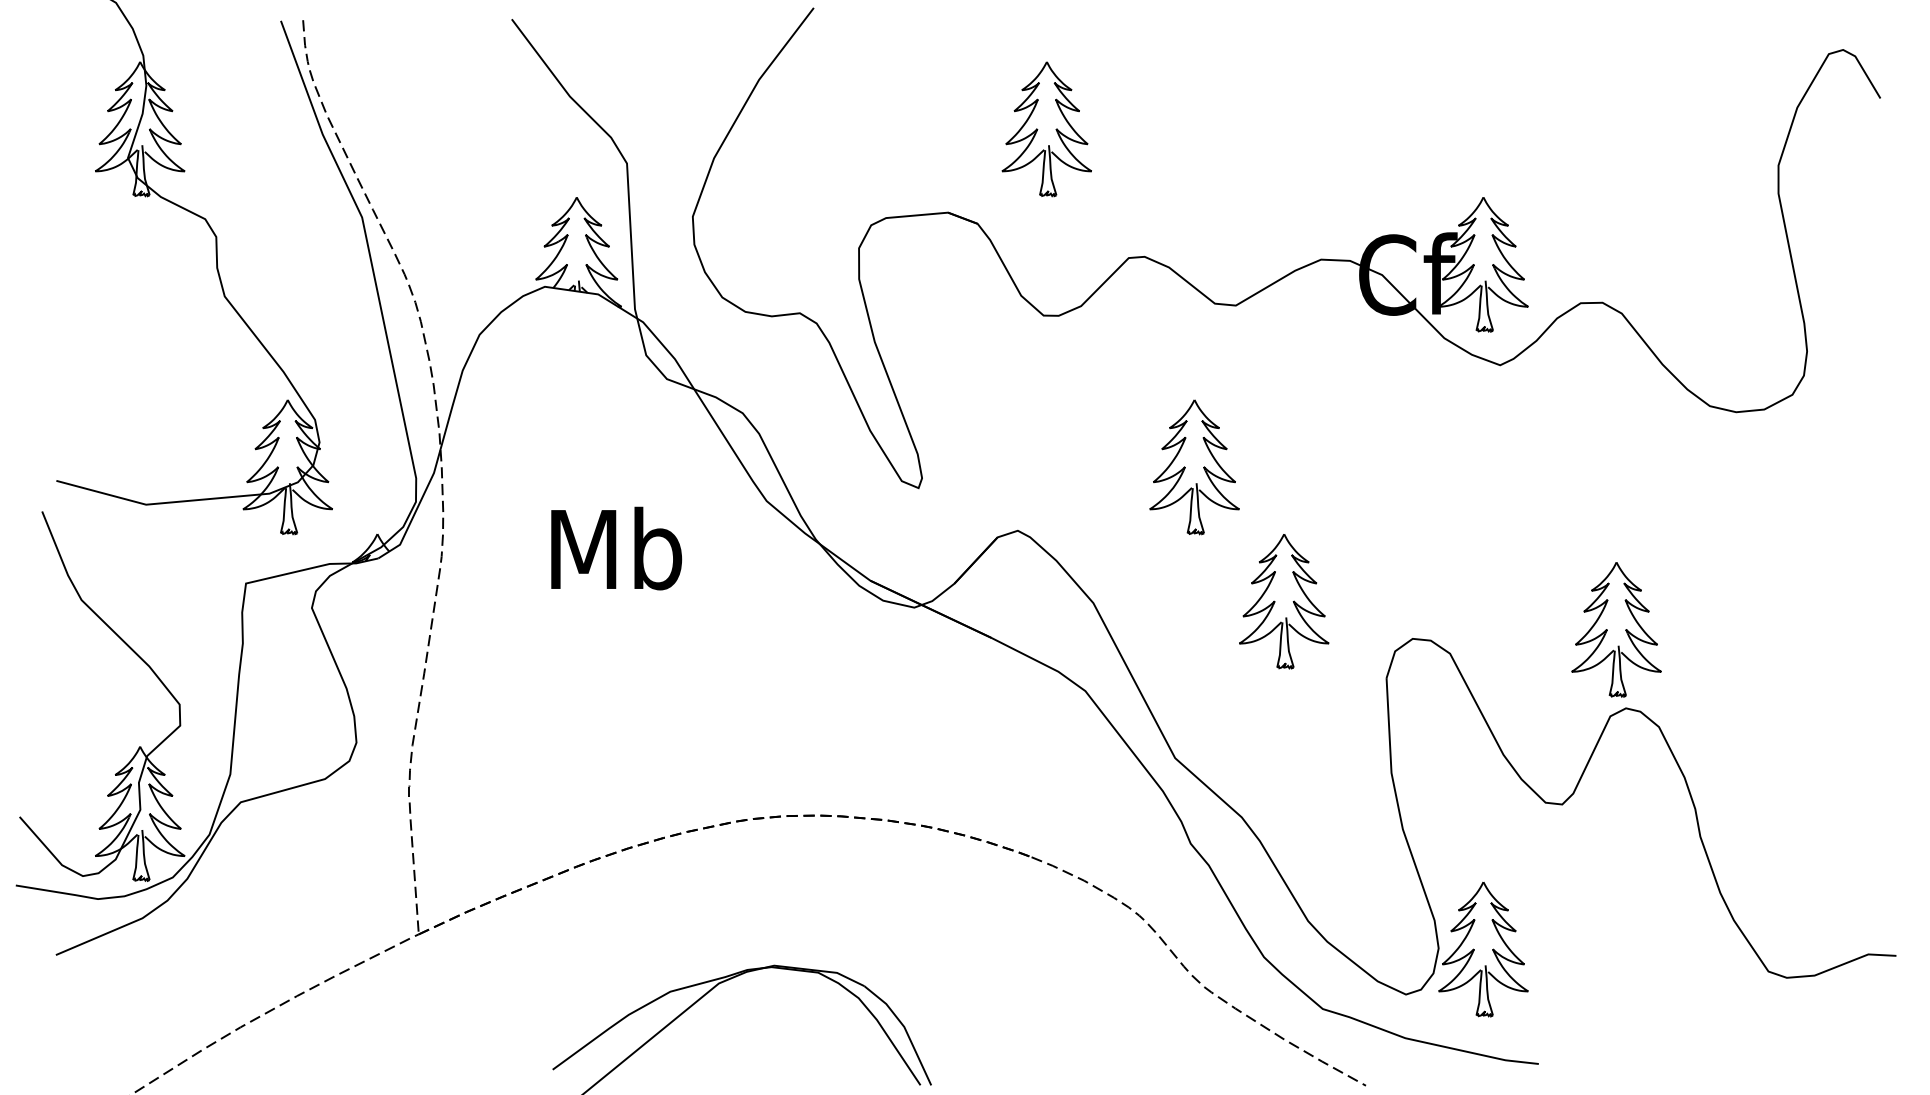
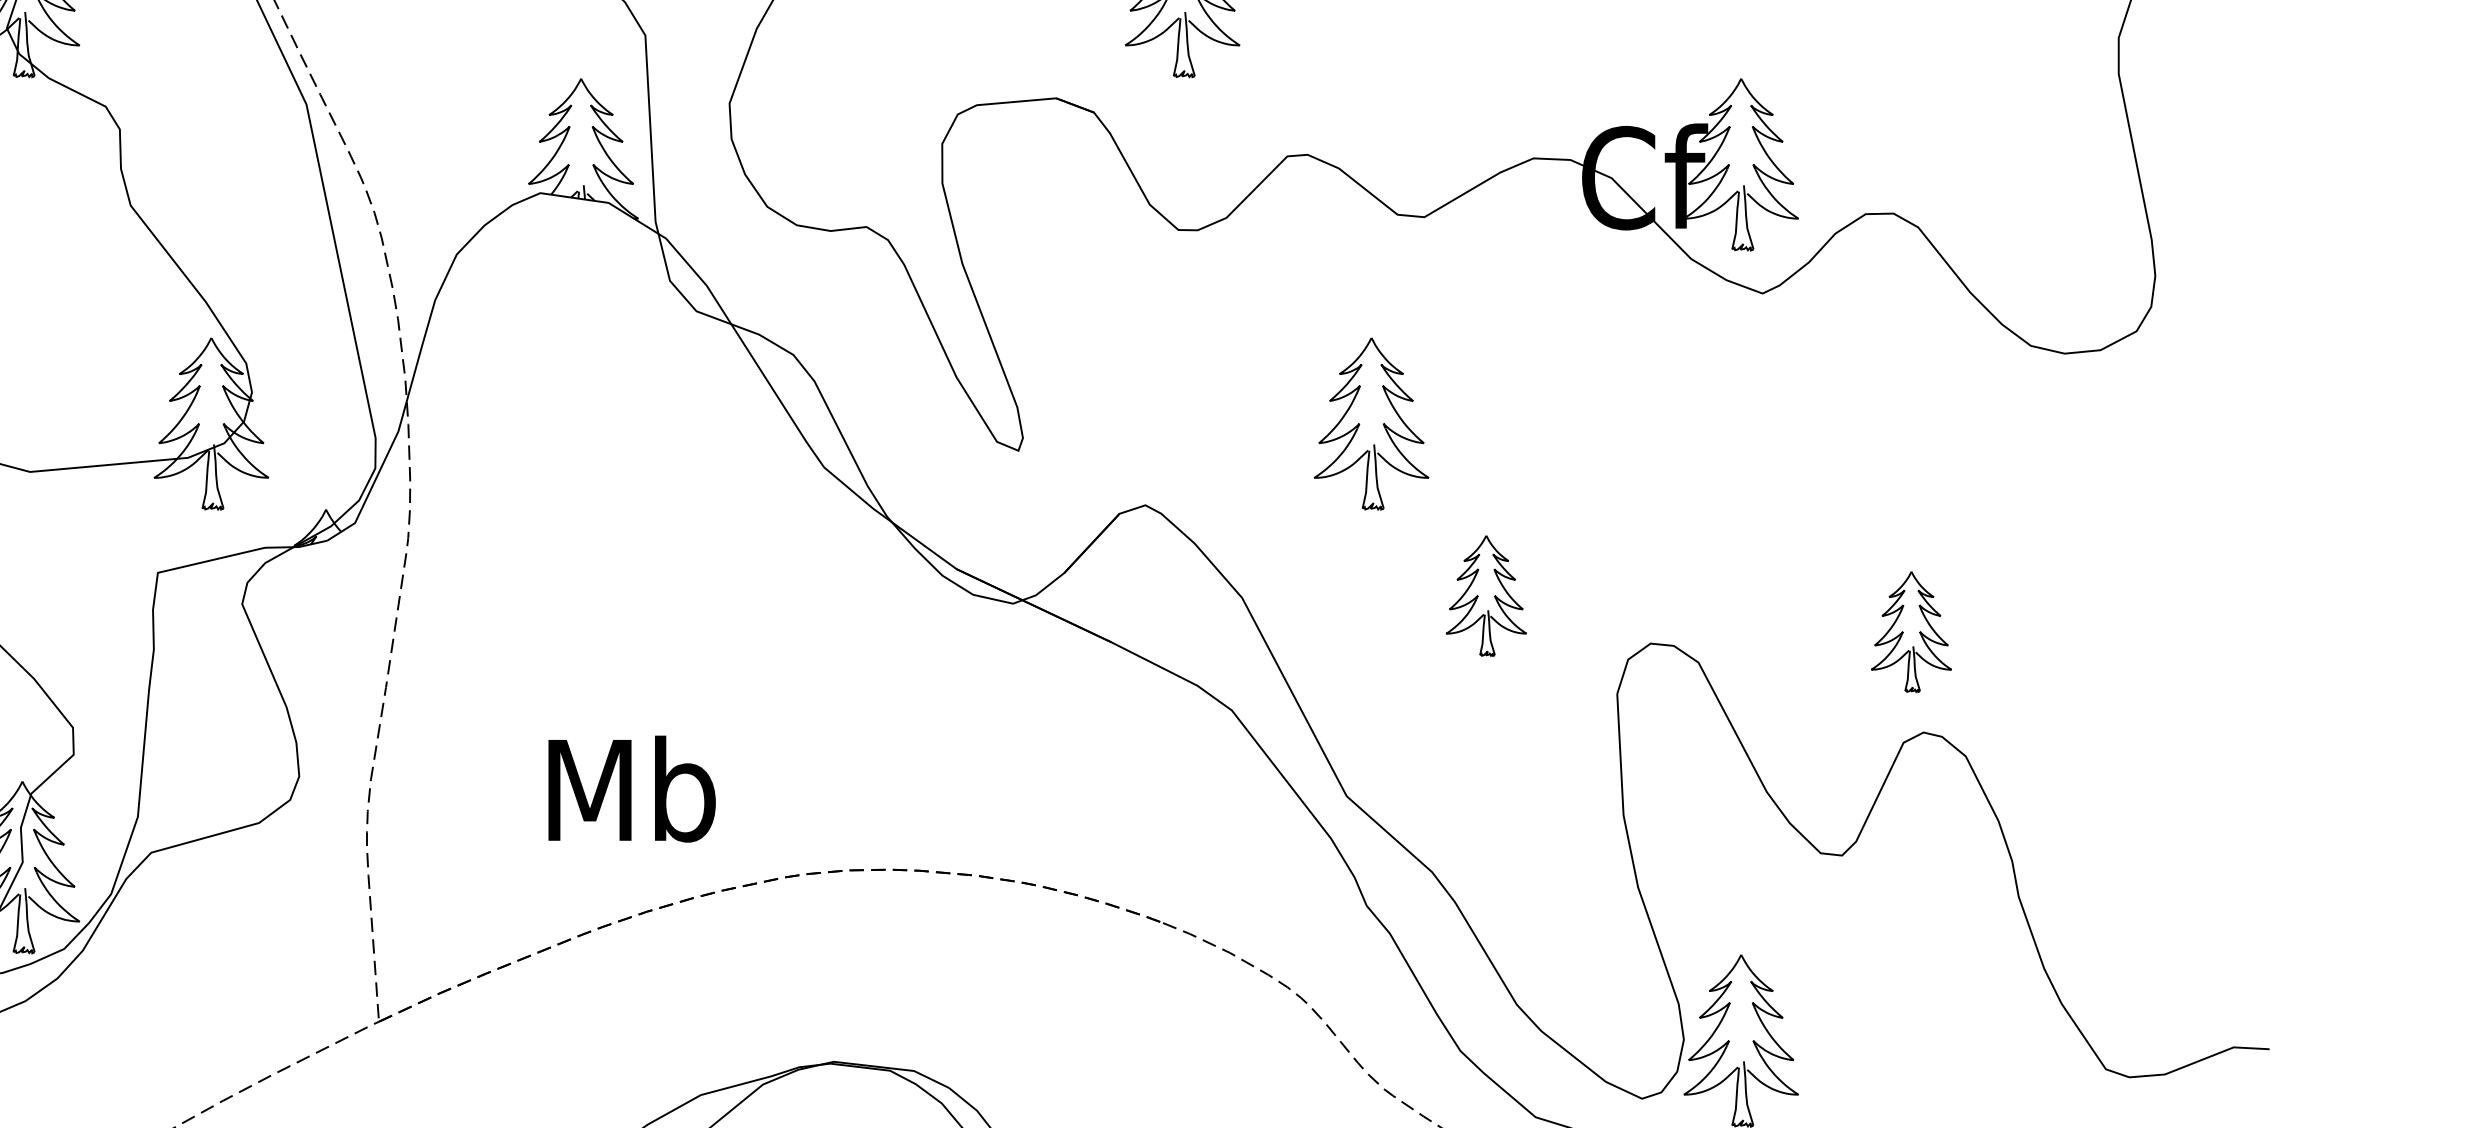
text: (616, 548) -> (631, 789), moved
part: (1284, 601) -> (1486, 595), size x0.7
part: (1616, 629) -> (1911, 631), size x0.7

